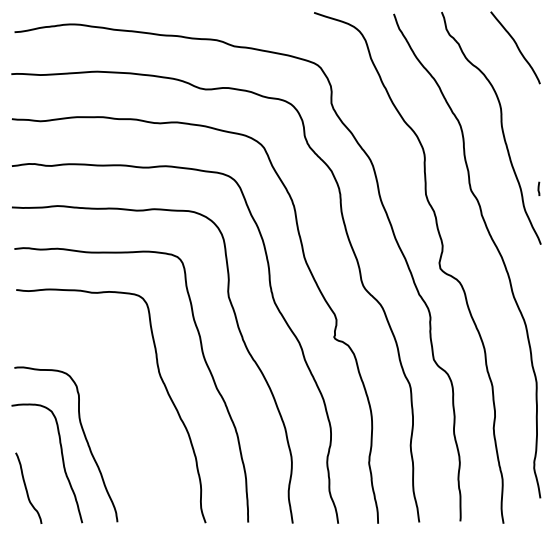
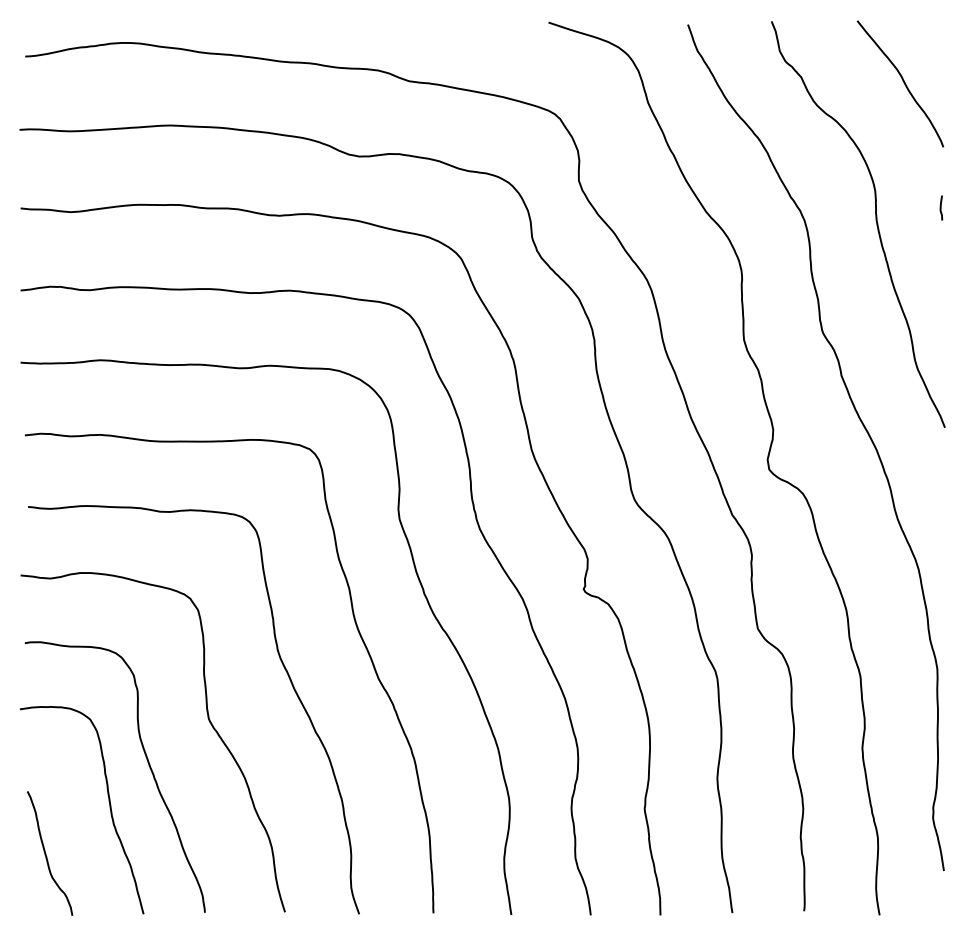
curve: (538, 188) -> (940, 207), moved
curve: (118, 411) -> (206, 719), added

